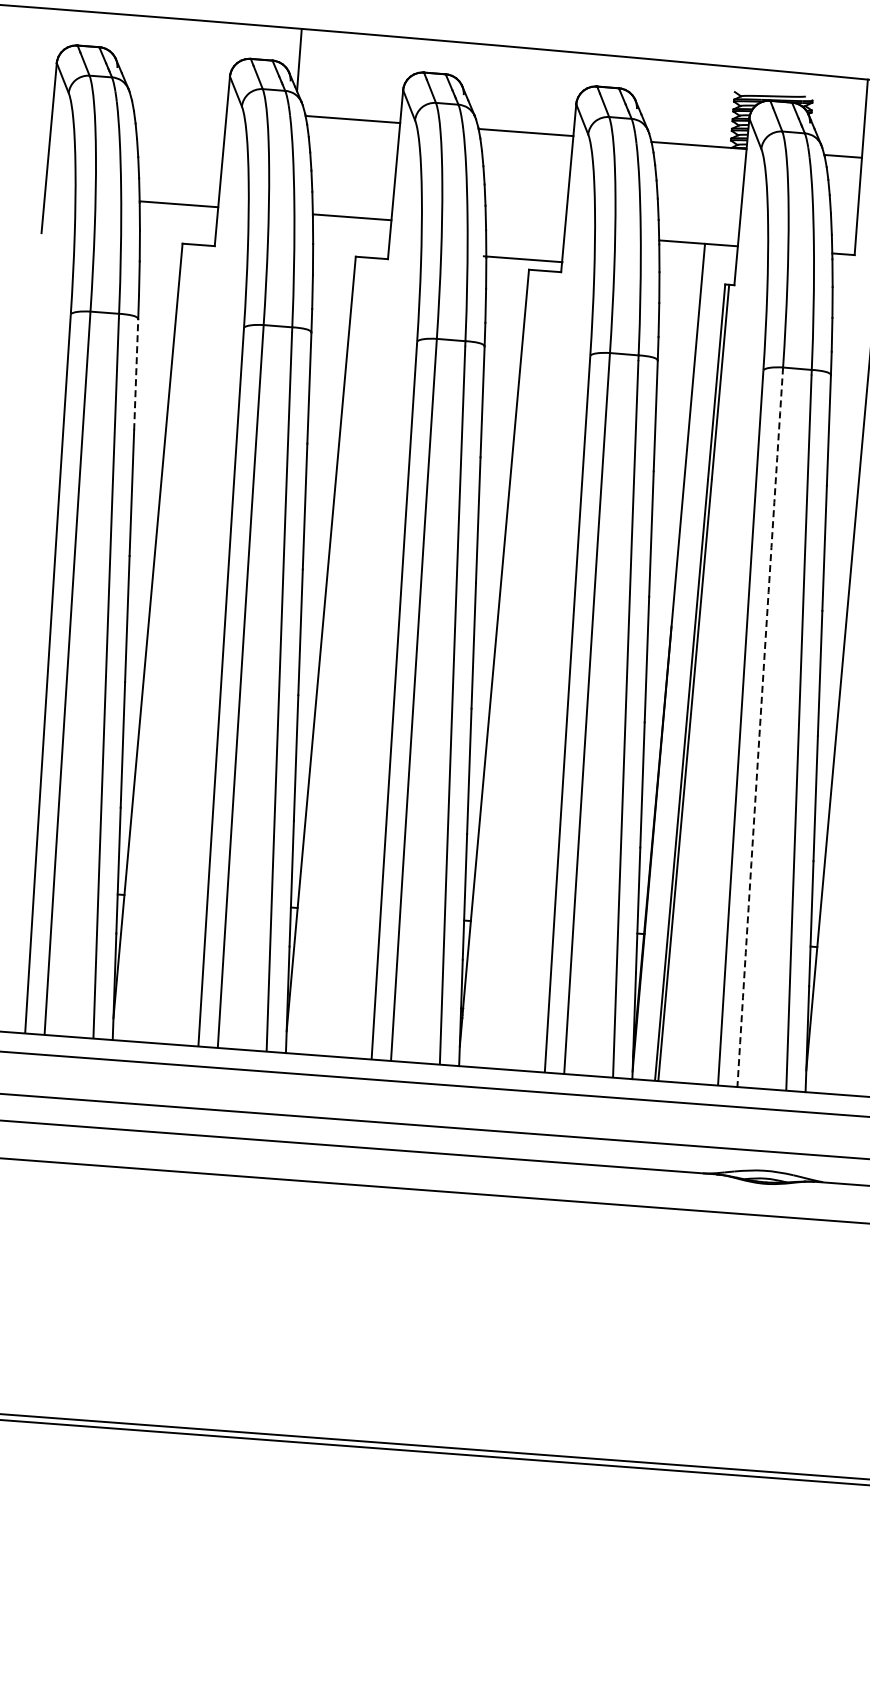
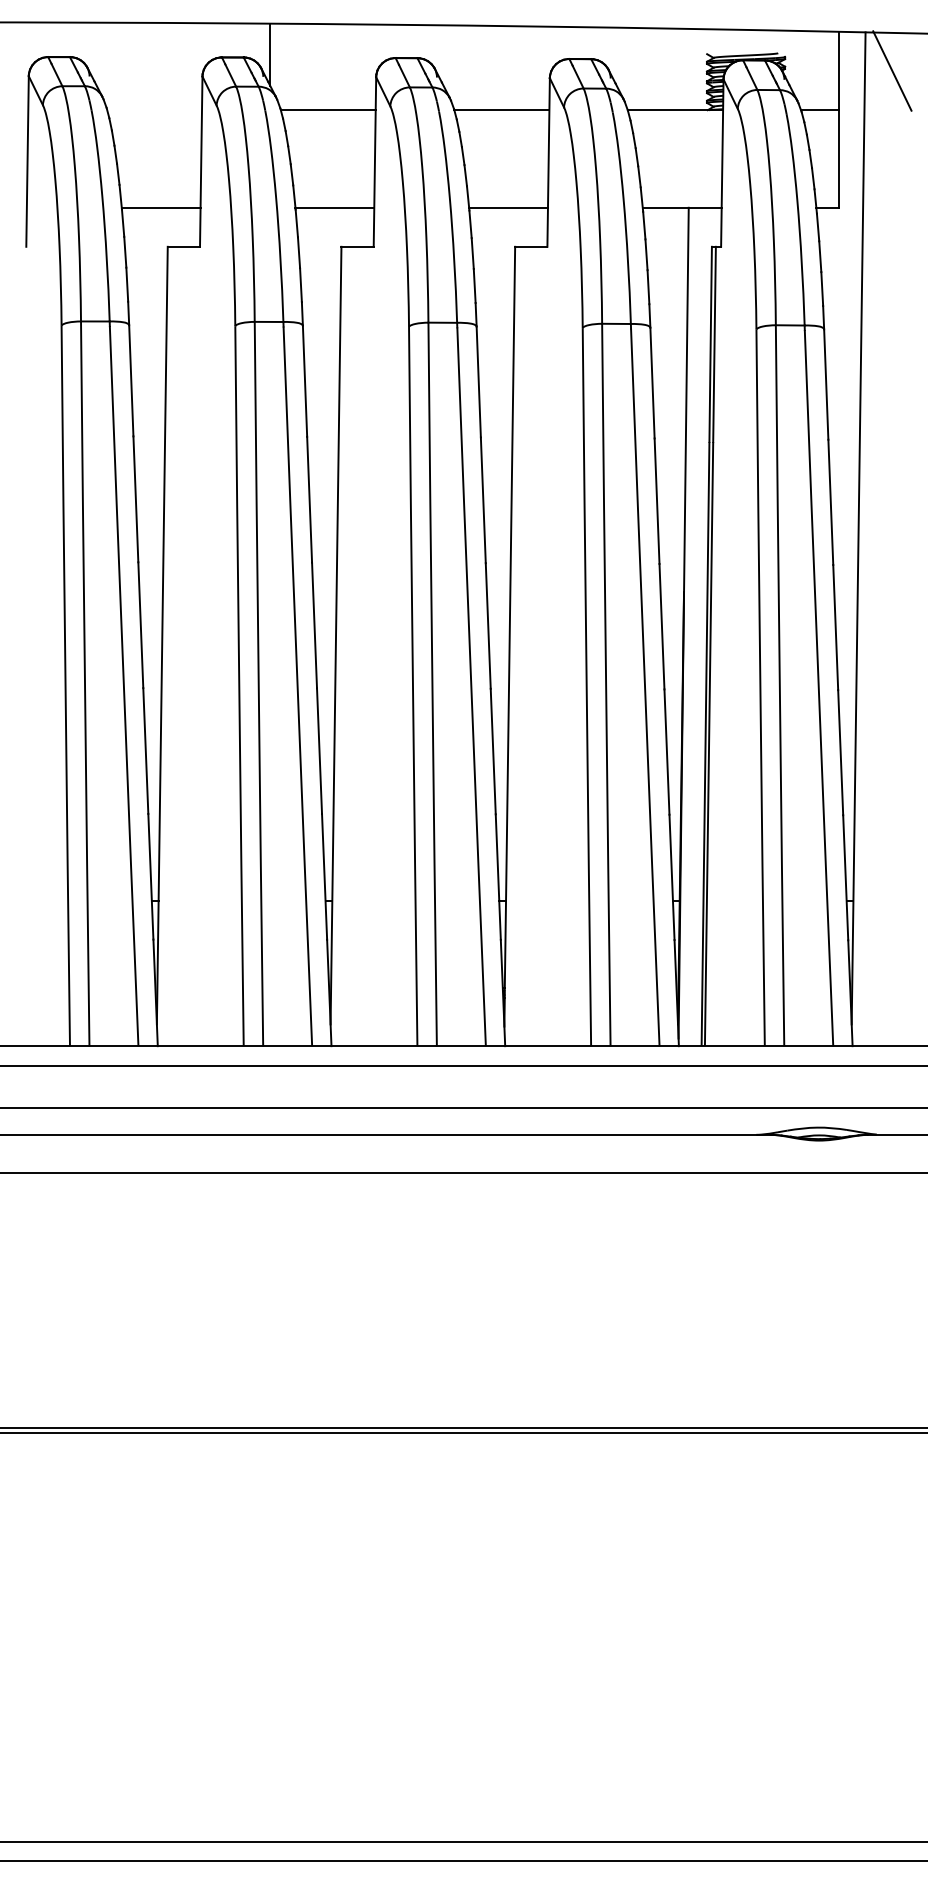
line: (523, 258) -> (508, 207), moved
line: (136, 374) -> (131, 380), dashed -> solid
arc: (759, 727) -> (779, 685), dashed -> solid

